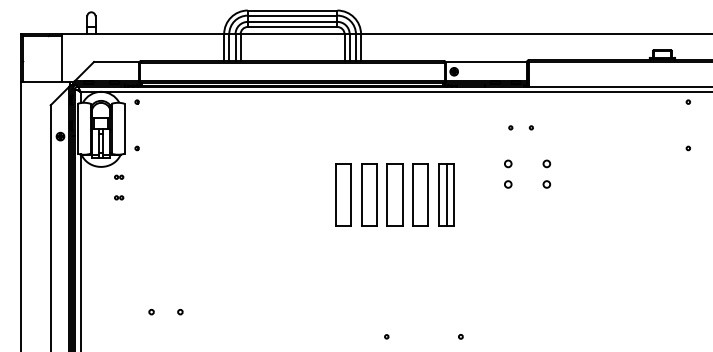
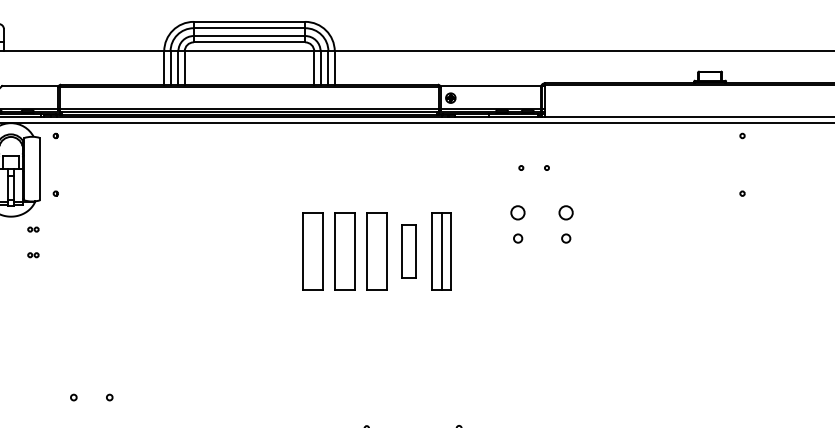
circle: (508, 163) -> (518, 212), size x1.6
circle: (546, 163) -> (565, 212), size x1.6
part: (420, 194) -> (408, 251), size x0.7

